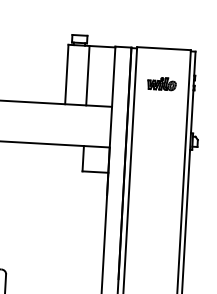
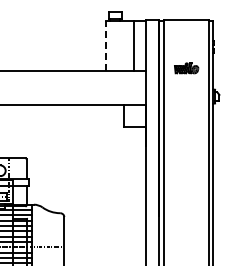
line: (67, 73) -> (106, 45), solid -> dashed
line: (87, 75) -> (133, 45), moved
part: (161, 83) -> (186, 68), moved

